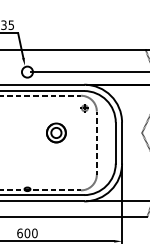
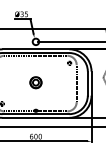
part: (55, 132) -> (35, 82), moved

